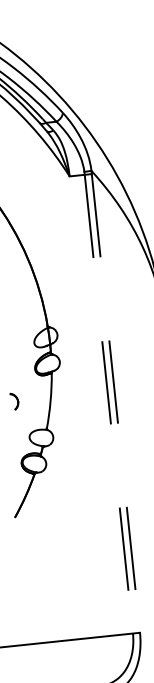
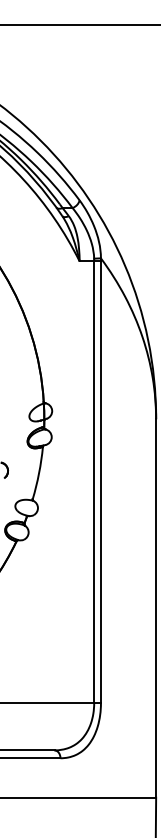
line: (115, 403) -> (100, 482), dashed -> solid
line: (109, 404) -> (94, 482), dashed -> solid

